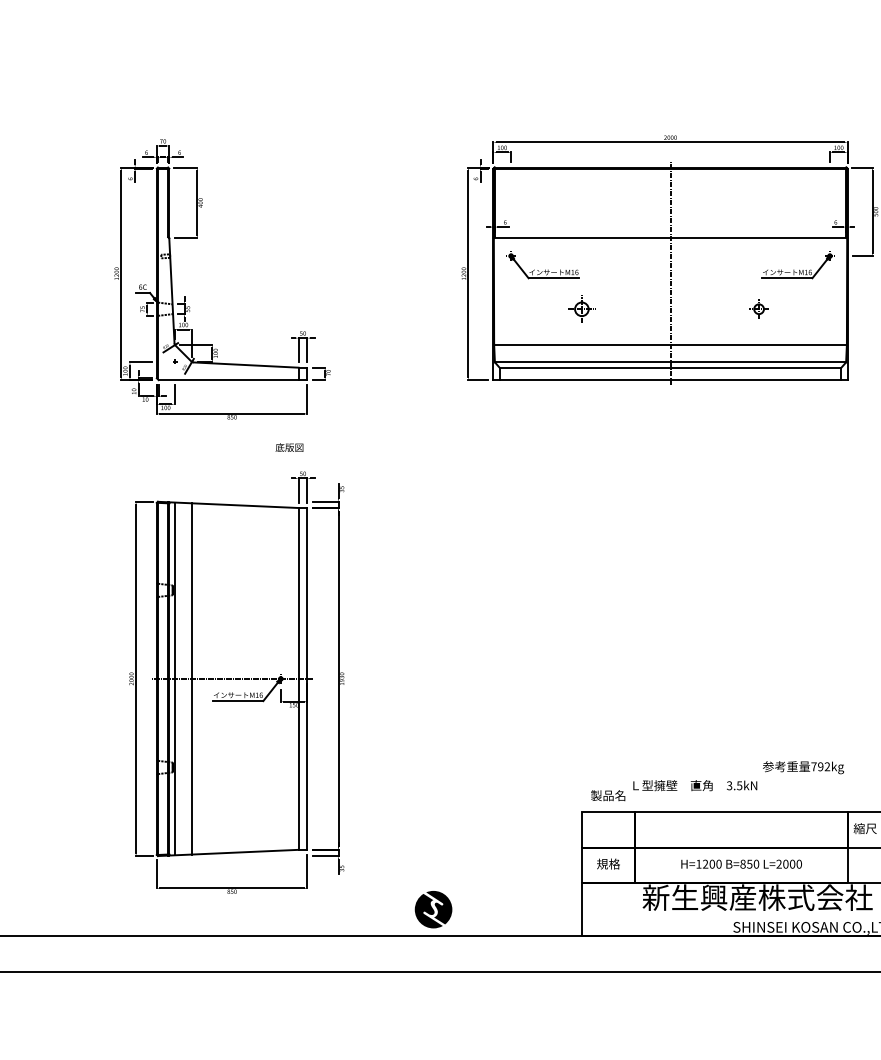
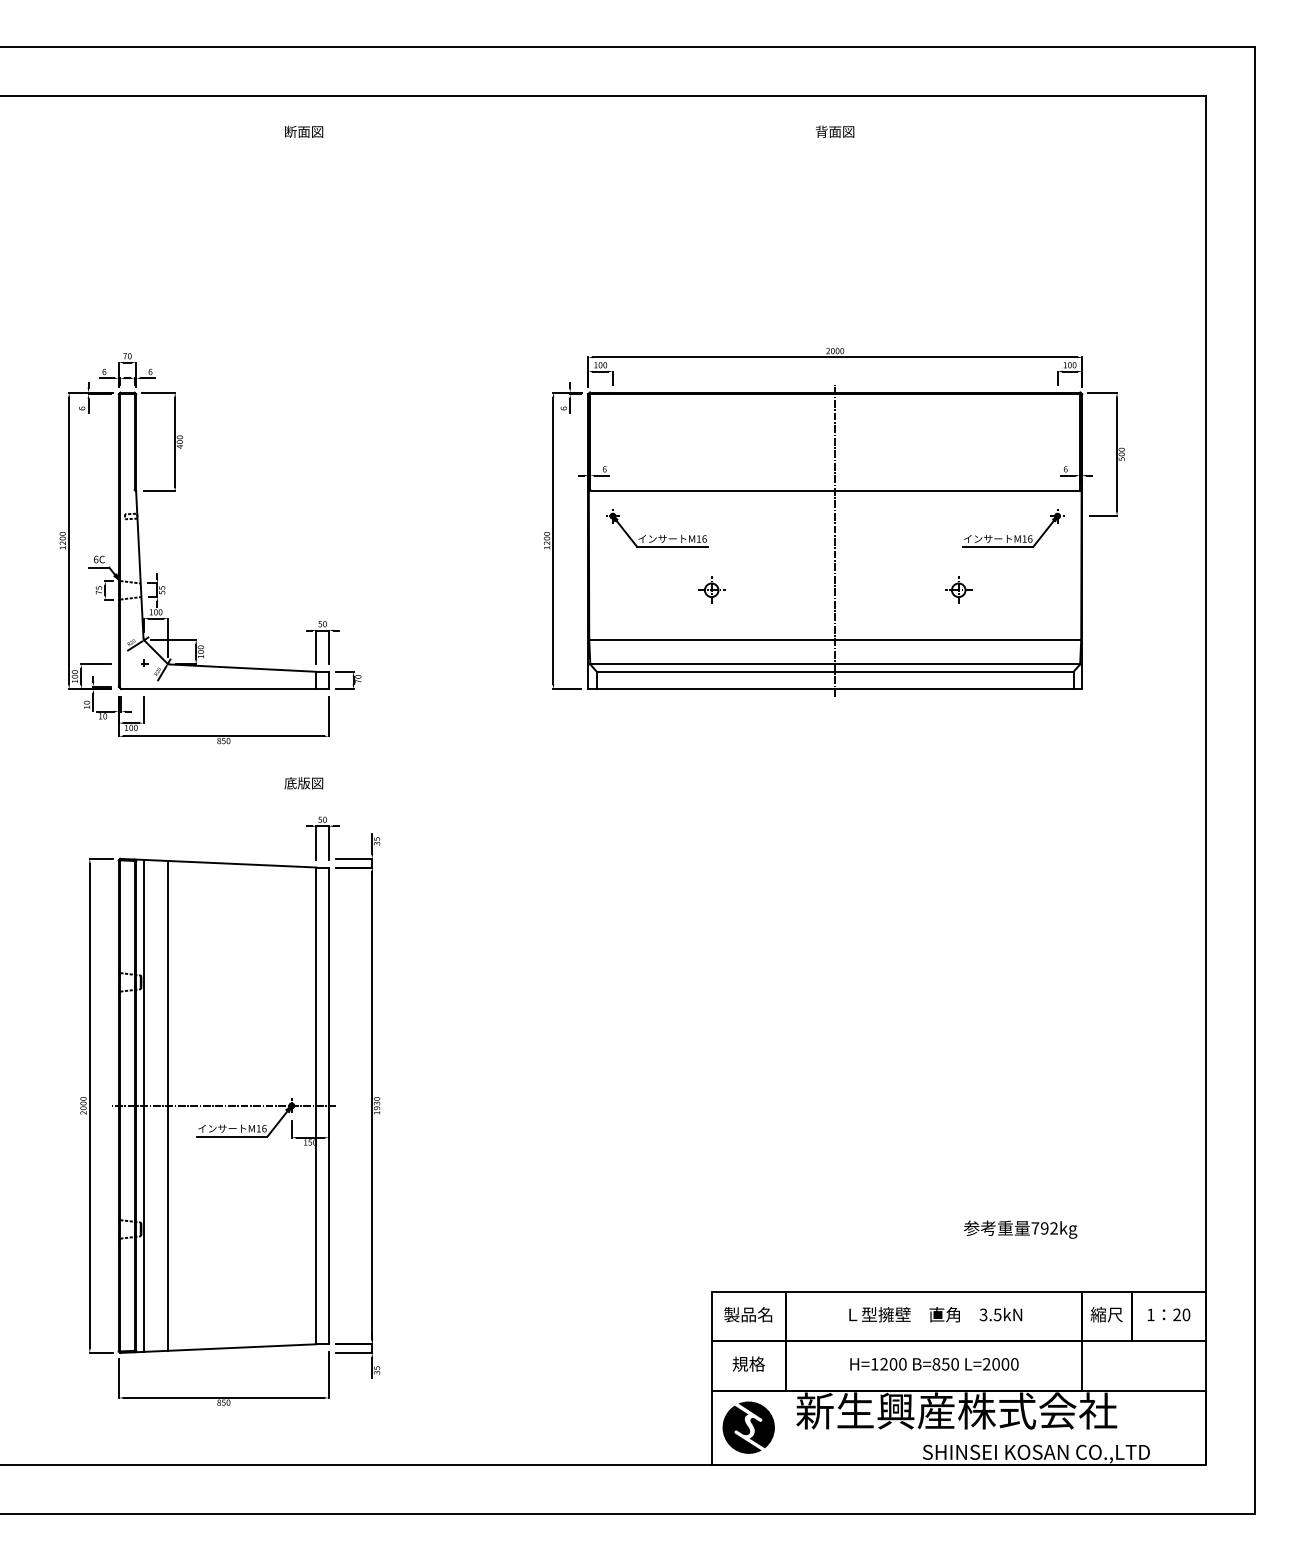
part: (581, 308) -> (711, 589), size x0.71
text: (695, 785) -> (935, 1314), moved
text: (608, 795) -> (748, 1314), moved
part: (433, 909) -> (748, 1427), moved

